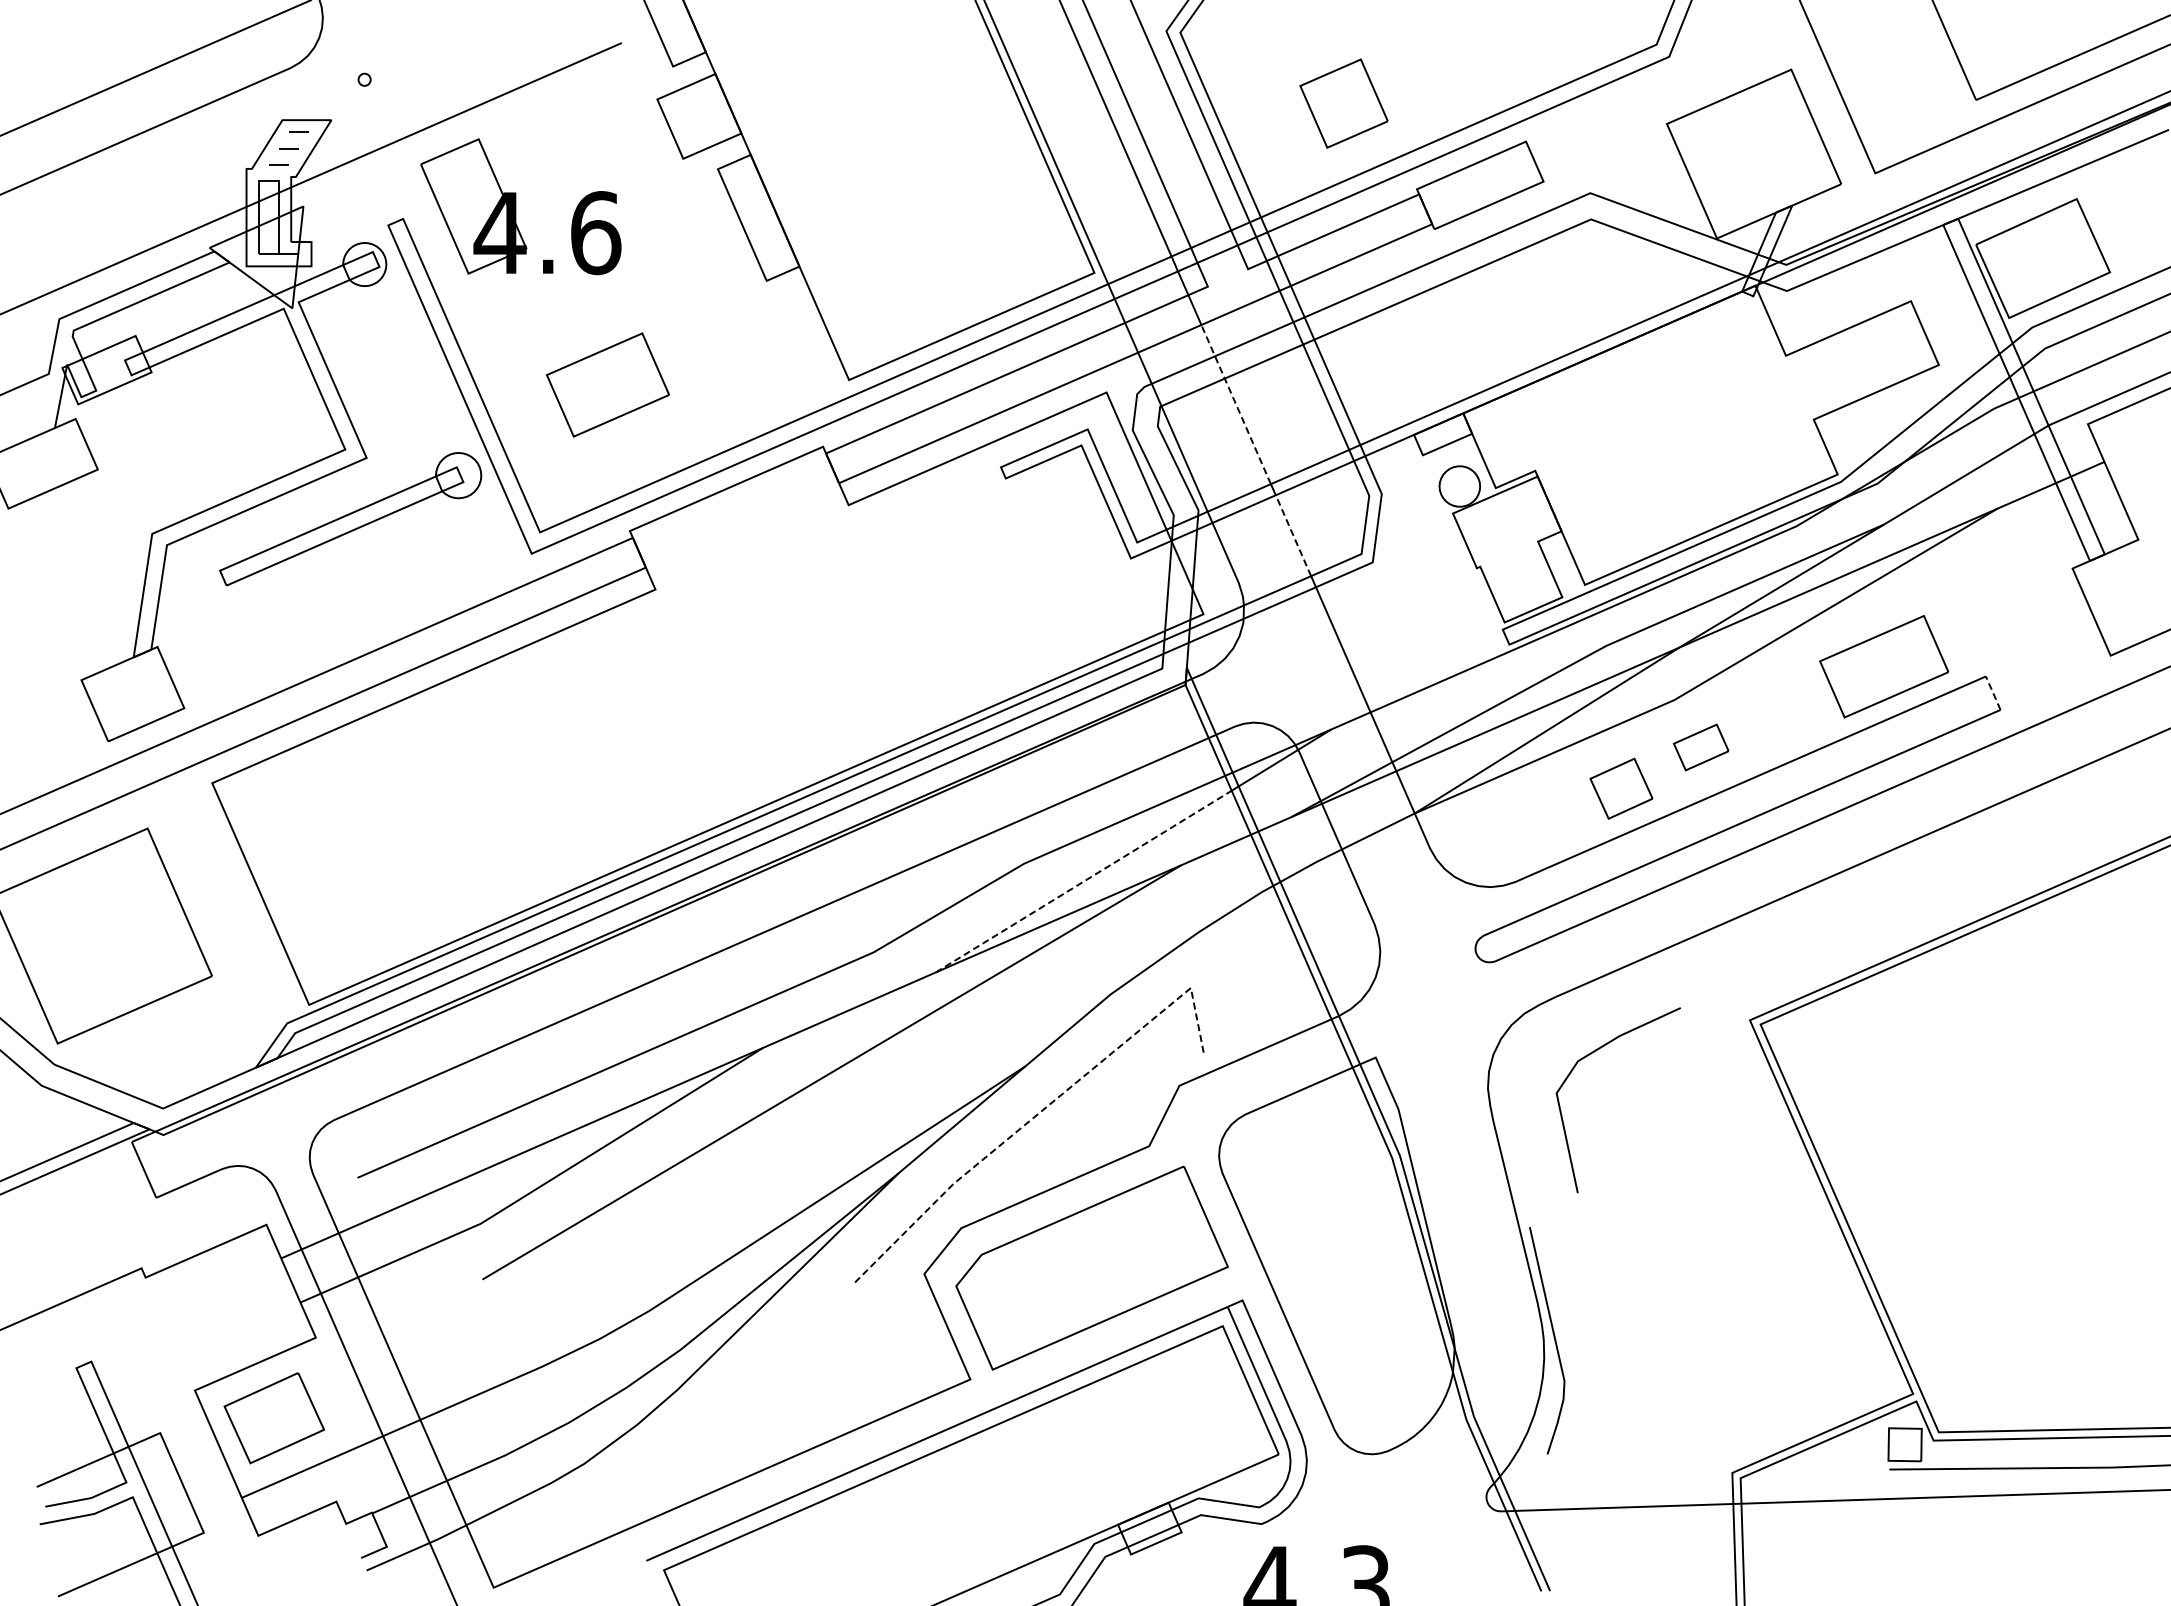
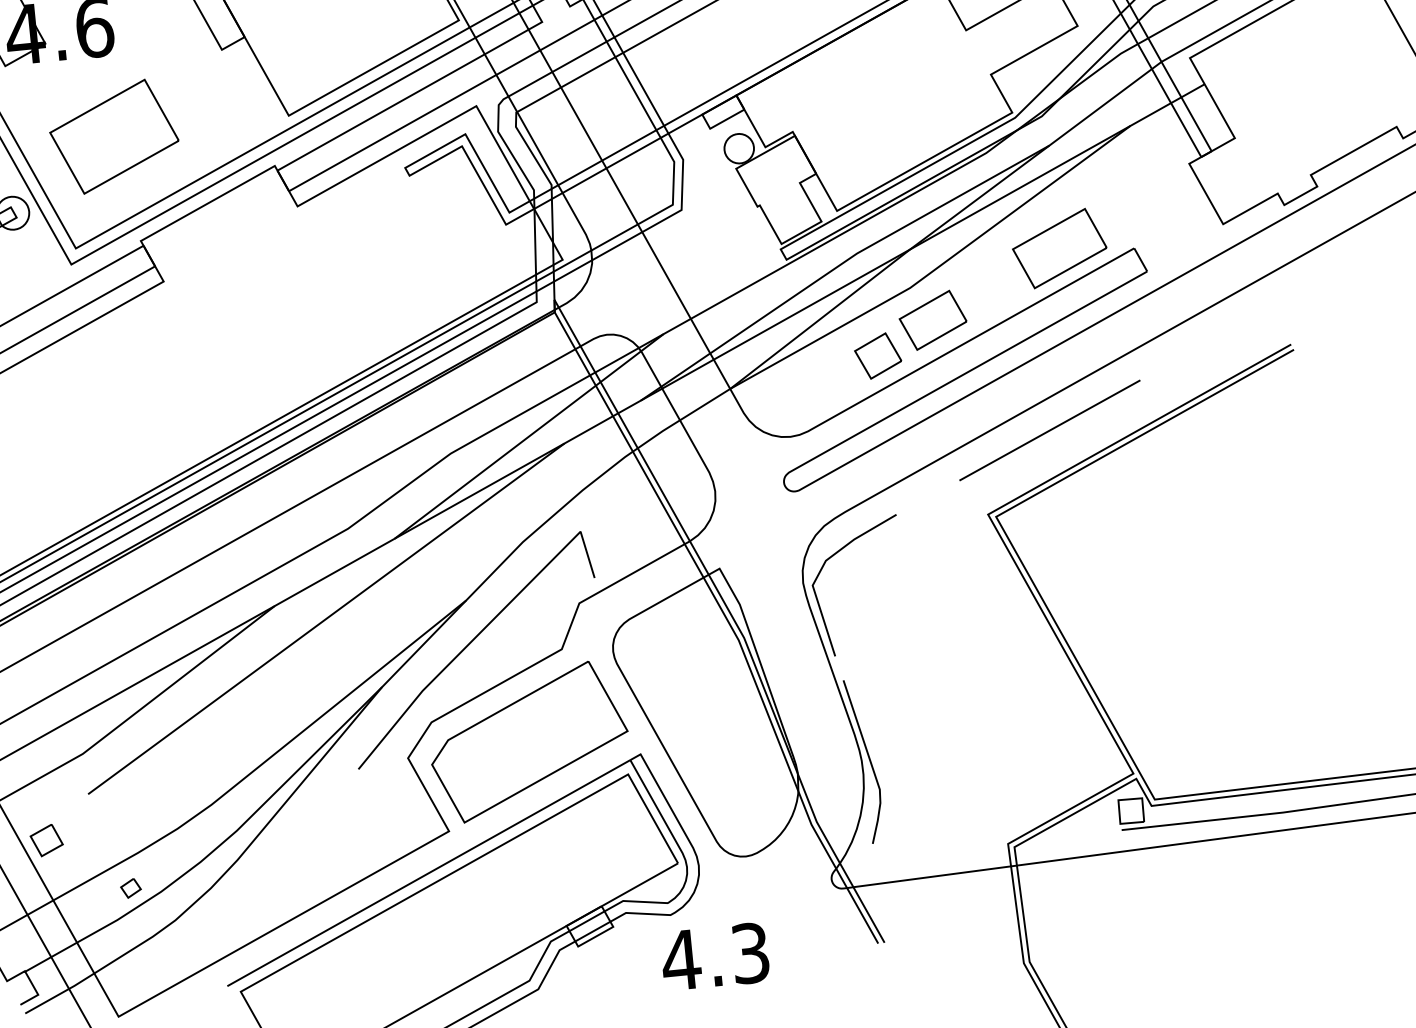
part: (607, 384) -> (114, 136), size x1.43
line: (1235, 403) -> (570, 104), dashed -> solid
line: (1293, 535) -> (622, 196), dashed -> solid
line: (1993, 692) -> (1140, 259), dashed -> solid
part: (1700, 747) -> (932, 320), size x1.67
line: (1083, 881) -> (495, 462), dashed -> solid
line: (1845, 913) -> (1049, 430), added
line: (1591, 1054) -> (835, 554), moved
line: (1044, 1108) -> (483, 629), dashed -> solid
part: (419, 1336) -> (46, 840), added
part: (527, 1413) -> (130, 888), added

